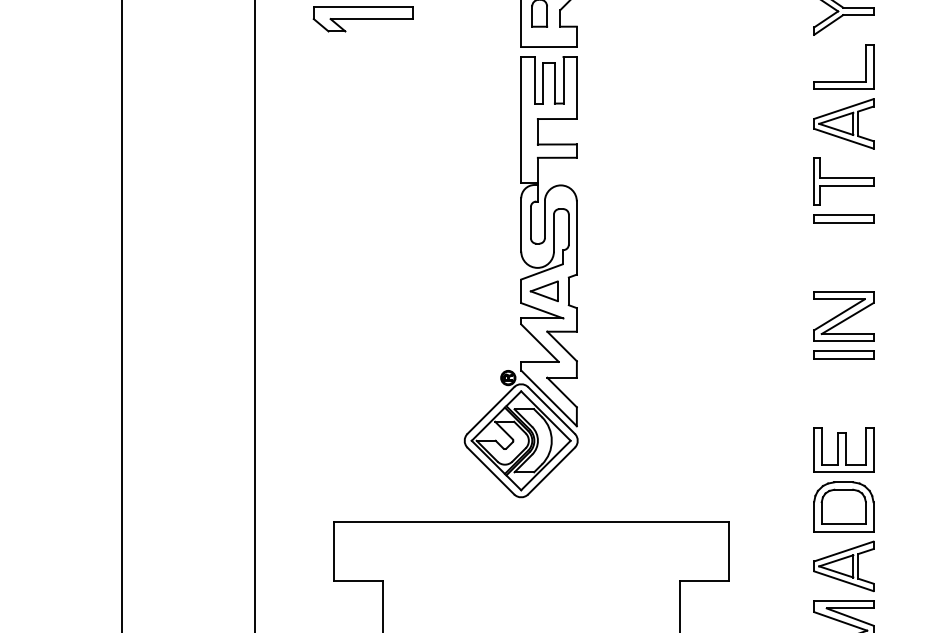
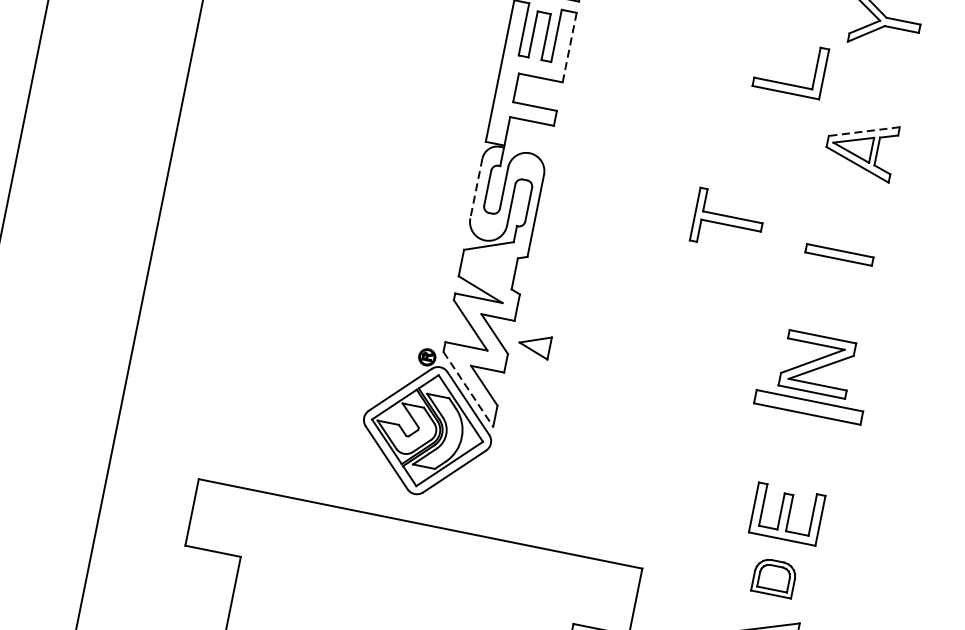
part: (843, 81) -> (787, 83), moved
line: (576, 88) -> (569, 48), solid -> dashed
line: (843, 109) -> (863, 132), solid -> dashed
part: (843, 181) -> (728, 220), moved
line: (521, 224) -> (476, 188), solid -> dashed
part: (543, 290) -> (533, 344), moved
part: (843, 354) -> (808, 406), size x1.6
line: (549, 398) -> (468, 389), solid -> dashed
part: (843, 506) -> (774, 577), size x0.6

